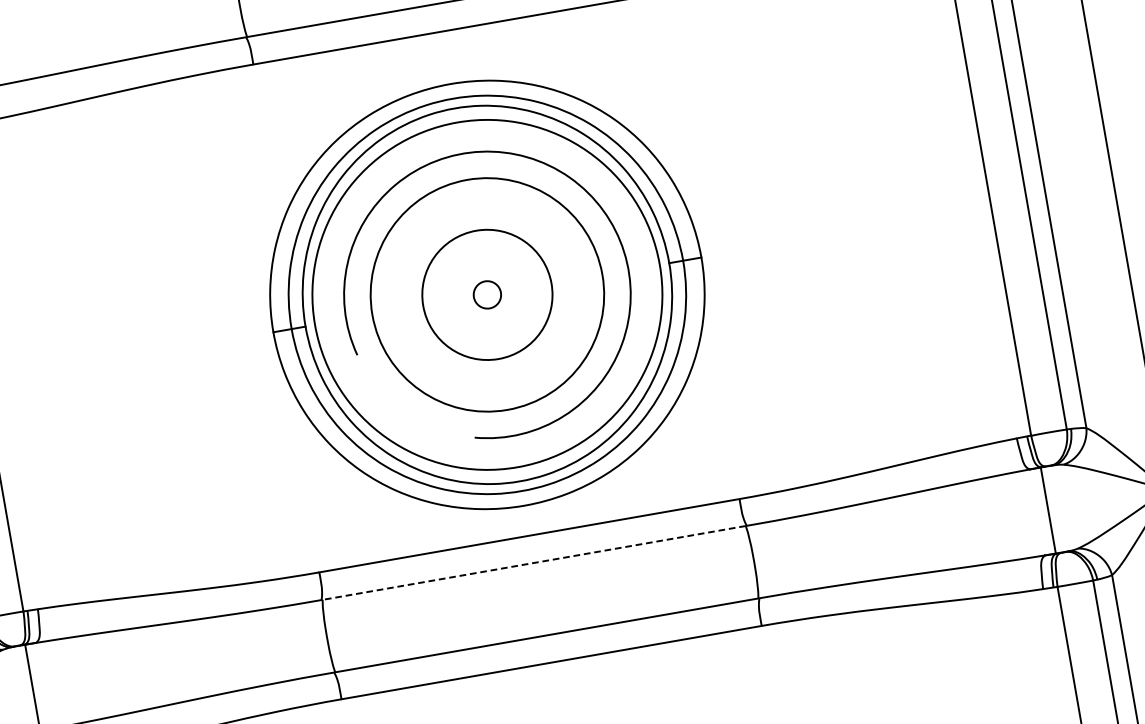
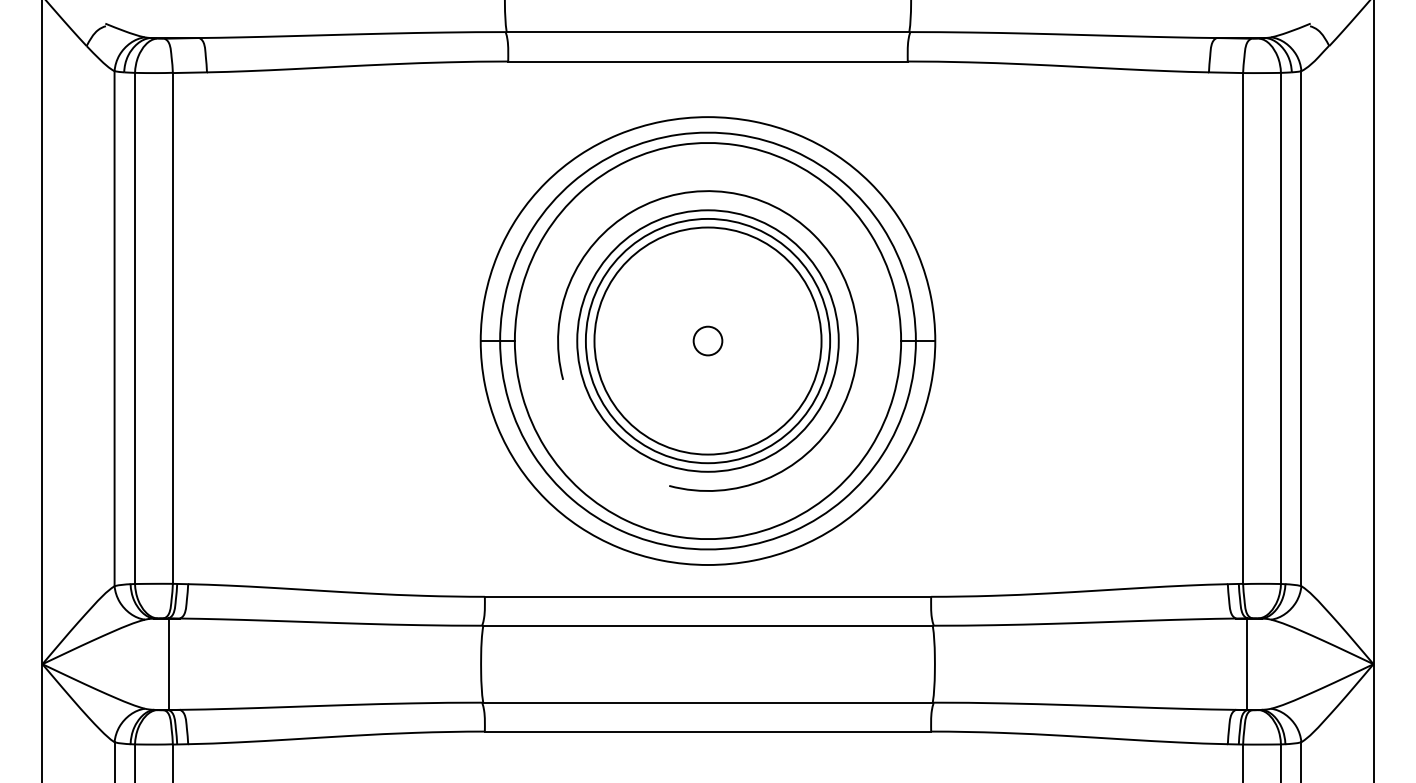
circle: (486, 294) -> (707, 340), size x0.71
circle: (486, 294) -> (707, 340), size x1.67
line: (534, 562) -> (708, 625), dashed -> solid

